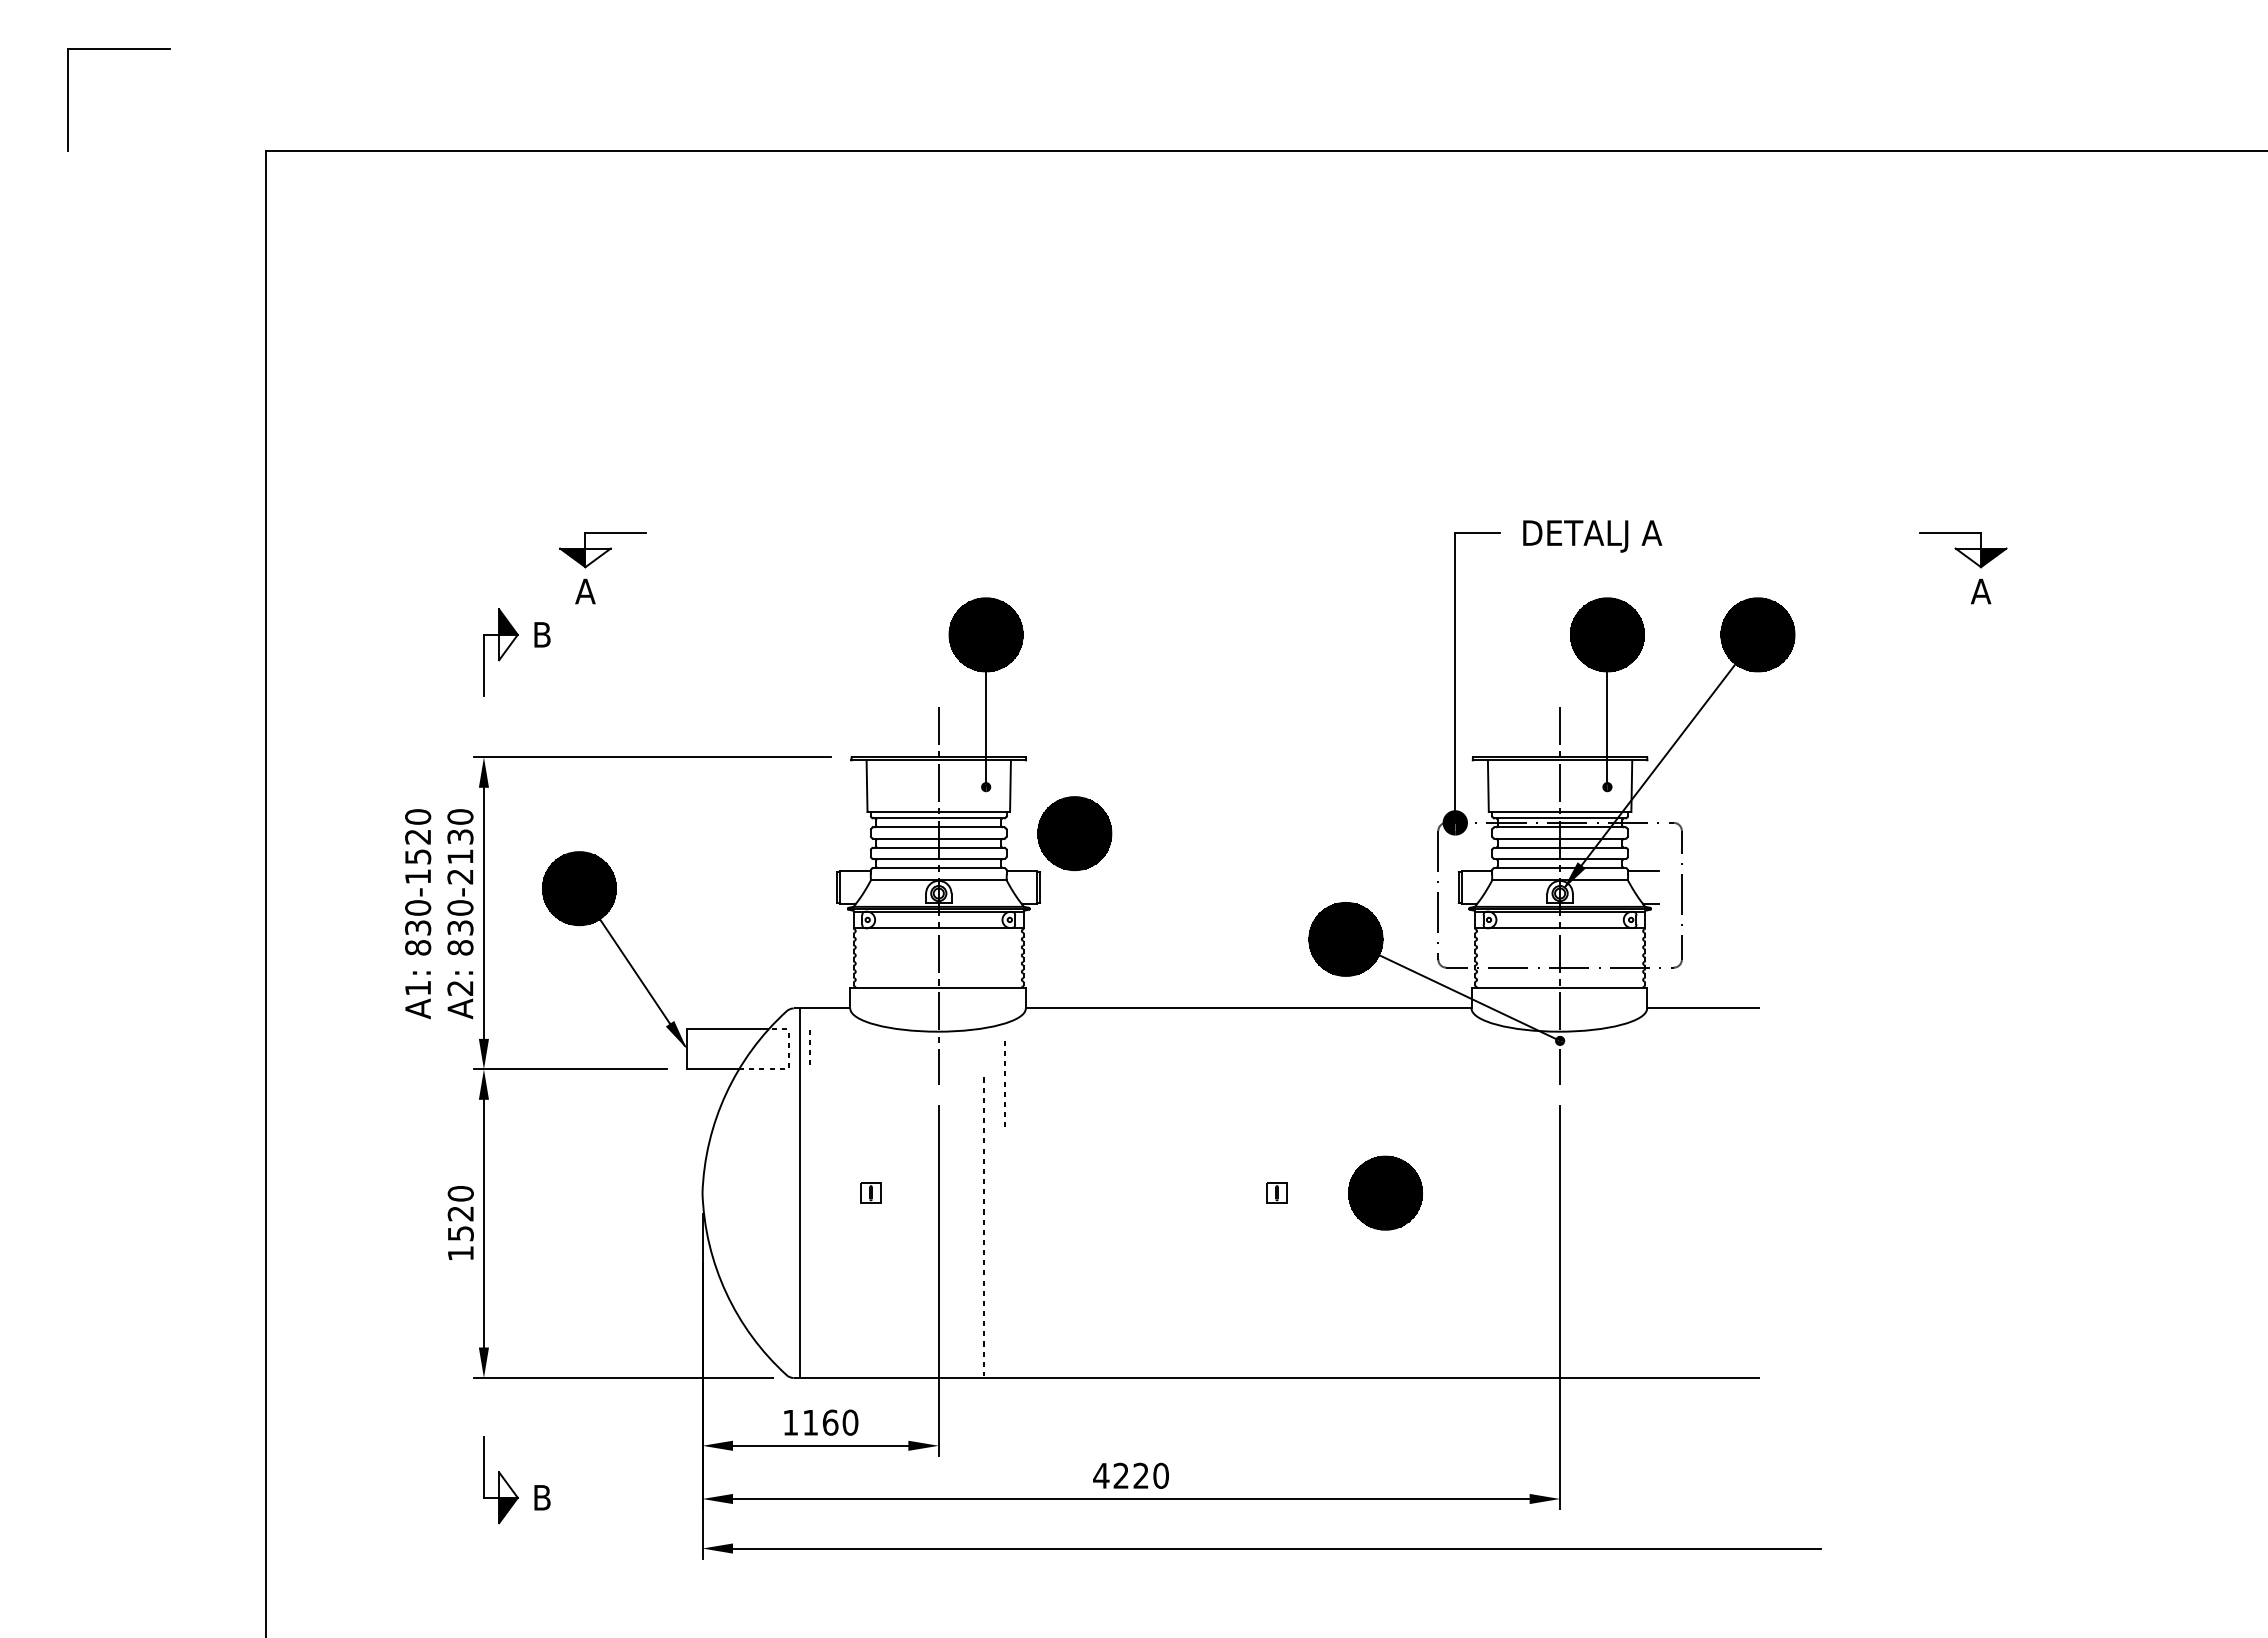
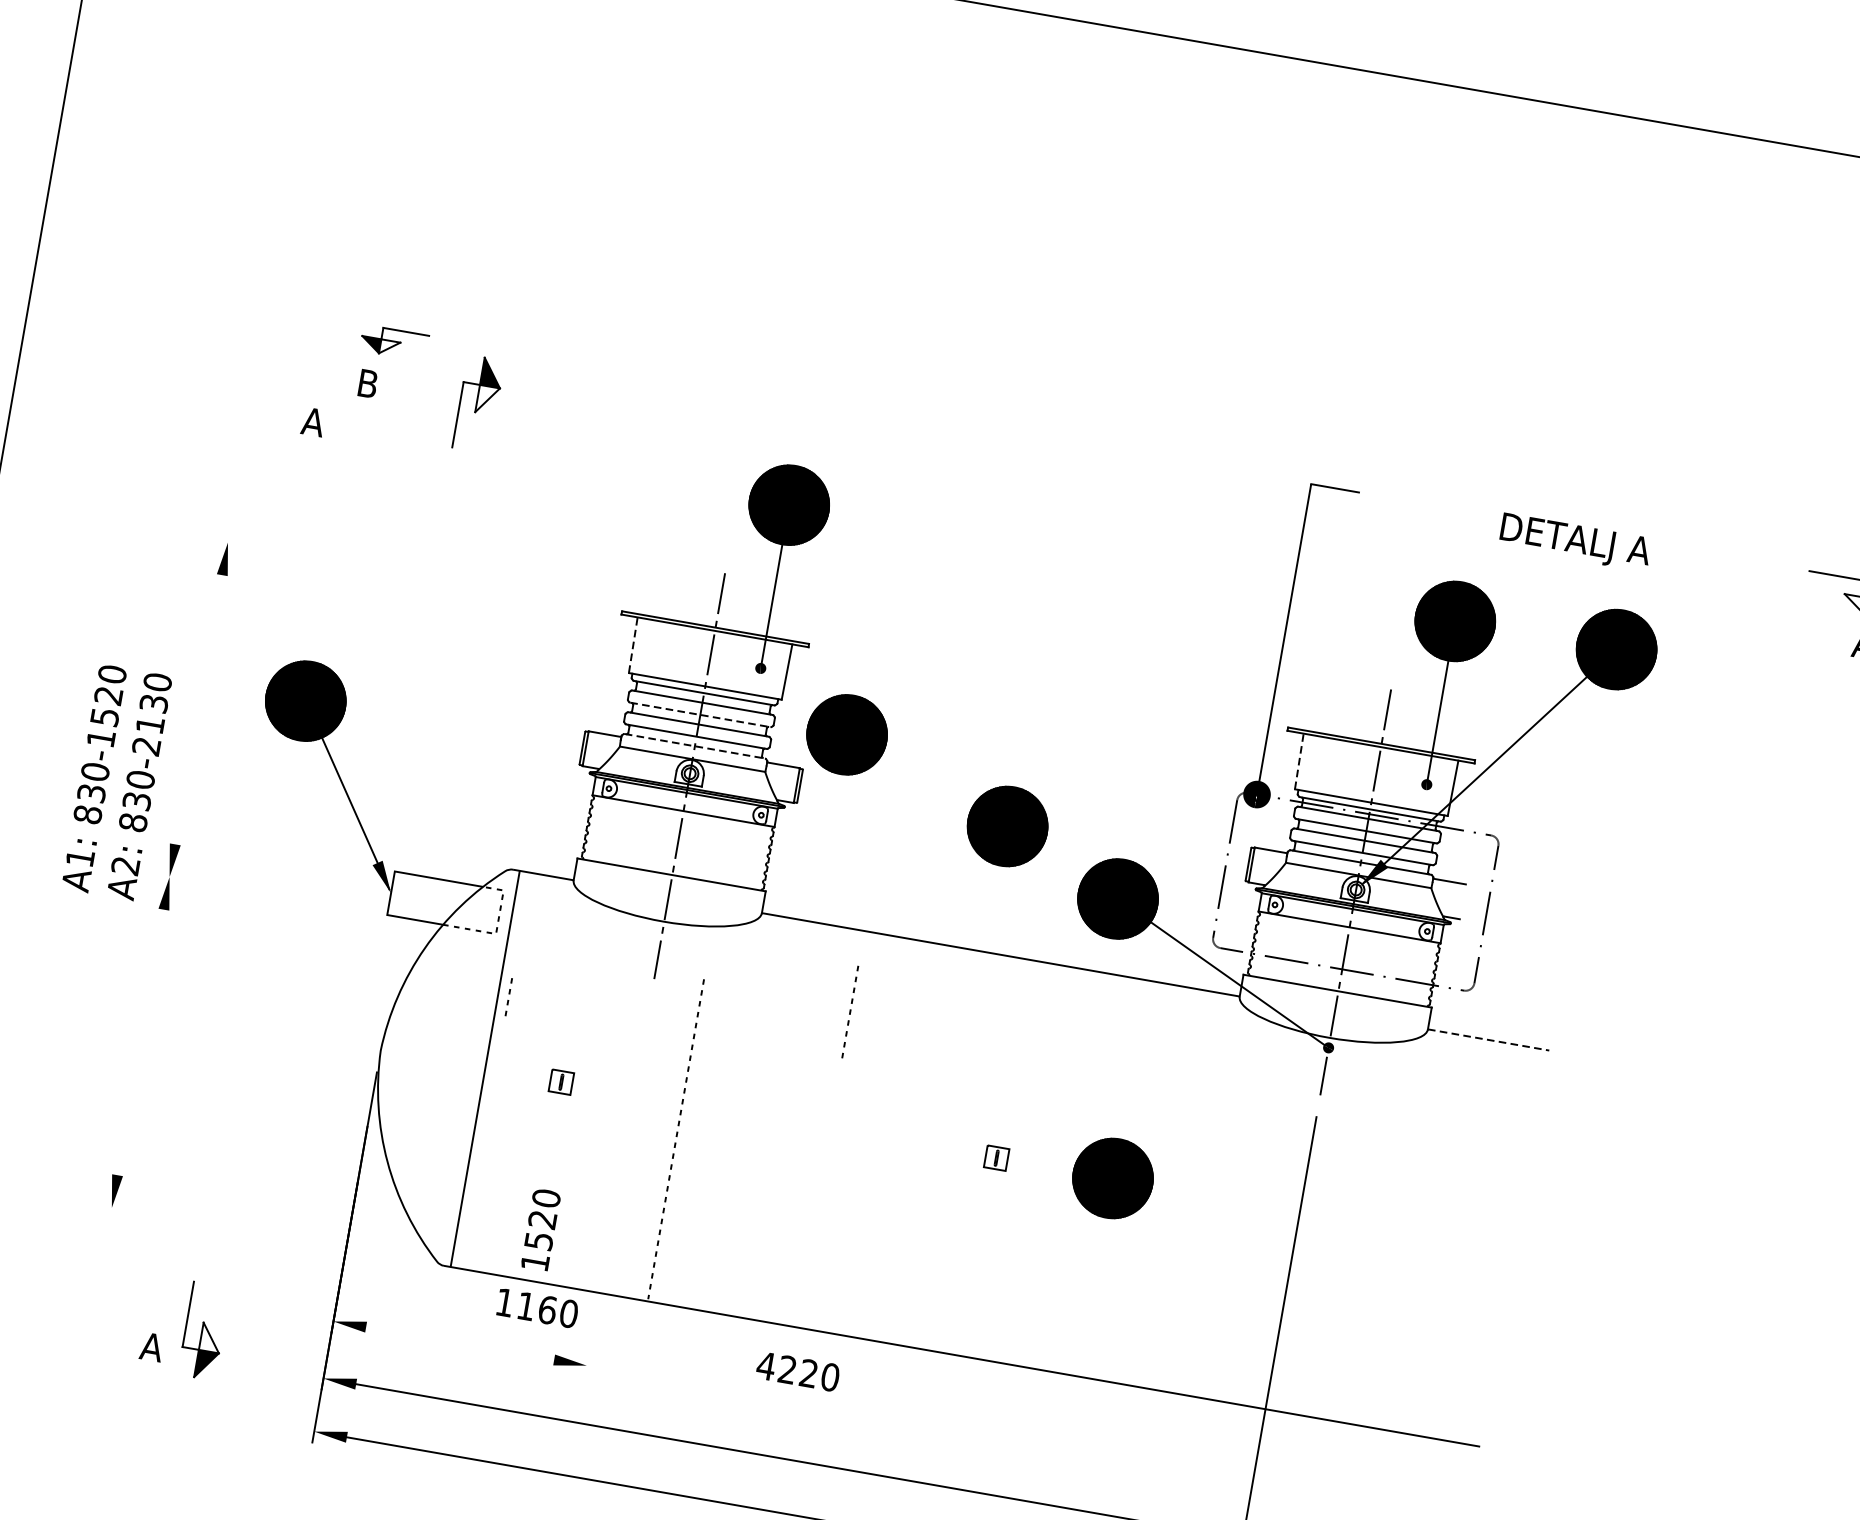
text: (1592, 536) -> (1575, 542), moved
part: (602, 550) -> (393, 342), size x0.7
text: (585, 591) -> (367, 383), A -> B
text: (541, 634) -> (312, 421), B -> A
part: (500, 652) -> (478, 404), moved
line: (652, 757) -> (408, 574), removed
line: (867, 786) -> (633, 645), solid -> dashed
line: (1488, 786) -> (1299, 761), solid -> dashed
line: (939, 838) -> (701, 714), solid -> dashed
line: (939, 867) -> (695, 745), solid -> dashed
part: (1234, 890) -> (1007, 825), added
line: (483, 912) -> (198, 708), removed
text: (439, 914) -> (117, 782), moved
line: (1703, 1008) -> (1488, 1039), solid -> dashed
line: (809, 1044) -> (508, 993), moved
line: (569, 1069) -> (261, 893), removed
line: (1004, 1083) -> (849, 1011), moved
text: (460, 1222) -> (540, 1229), moved
line: (483, 1223) -> (140, 1042), removed
line: (938, 1280) -> (617, 1188), removed
line: (623, 1377) -> (261, 1233), removed
text: (821, 1422) -> (537, 1308), moved
line: (820, 1445) -> (460, 1343), removed
text: (1130, 1475) -> (797, 1371), moved
part: (500, 1480) -> (203, 1331), moved
text: (541, 1497) -> (151, 1346), B -> A

